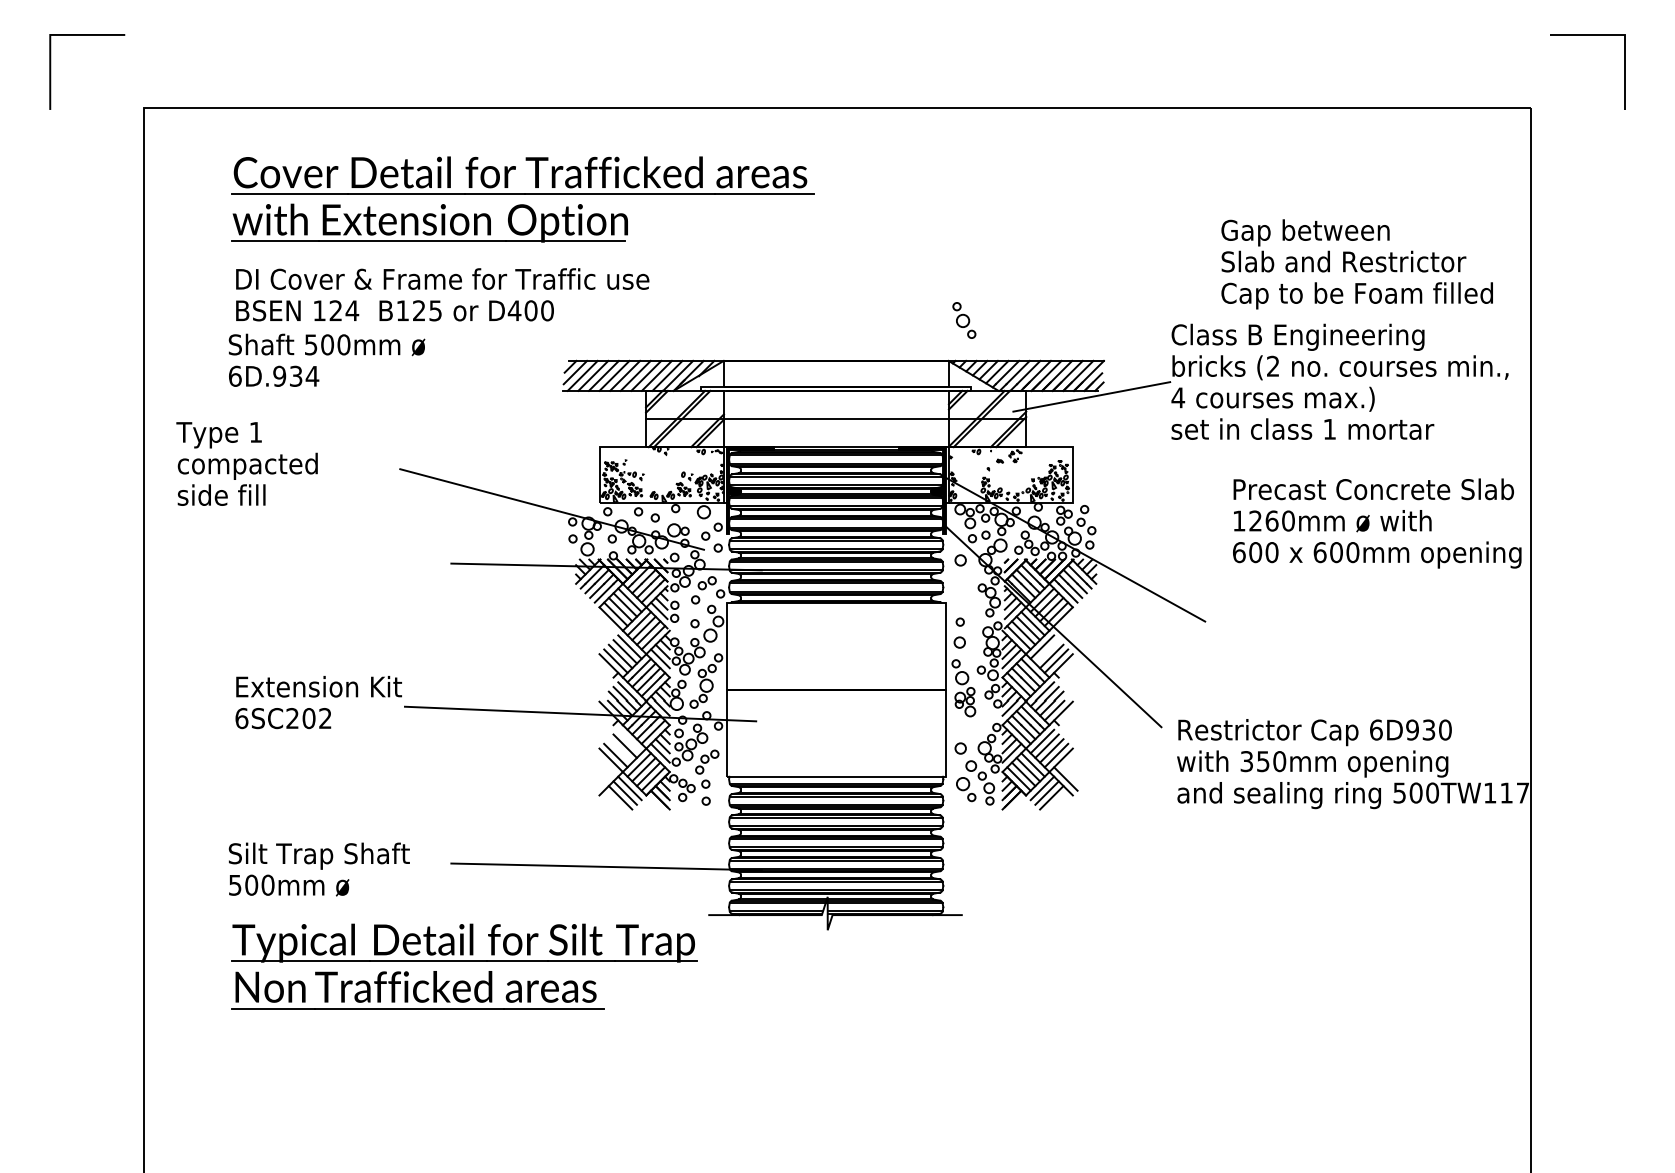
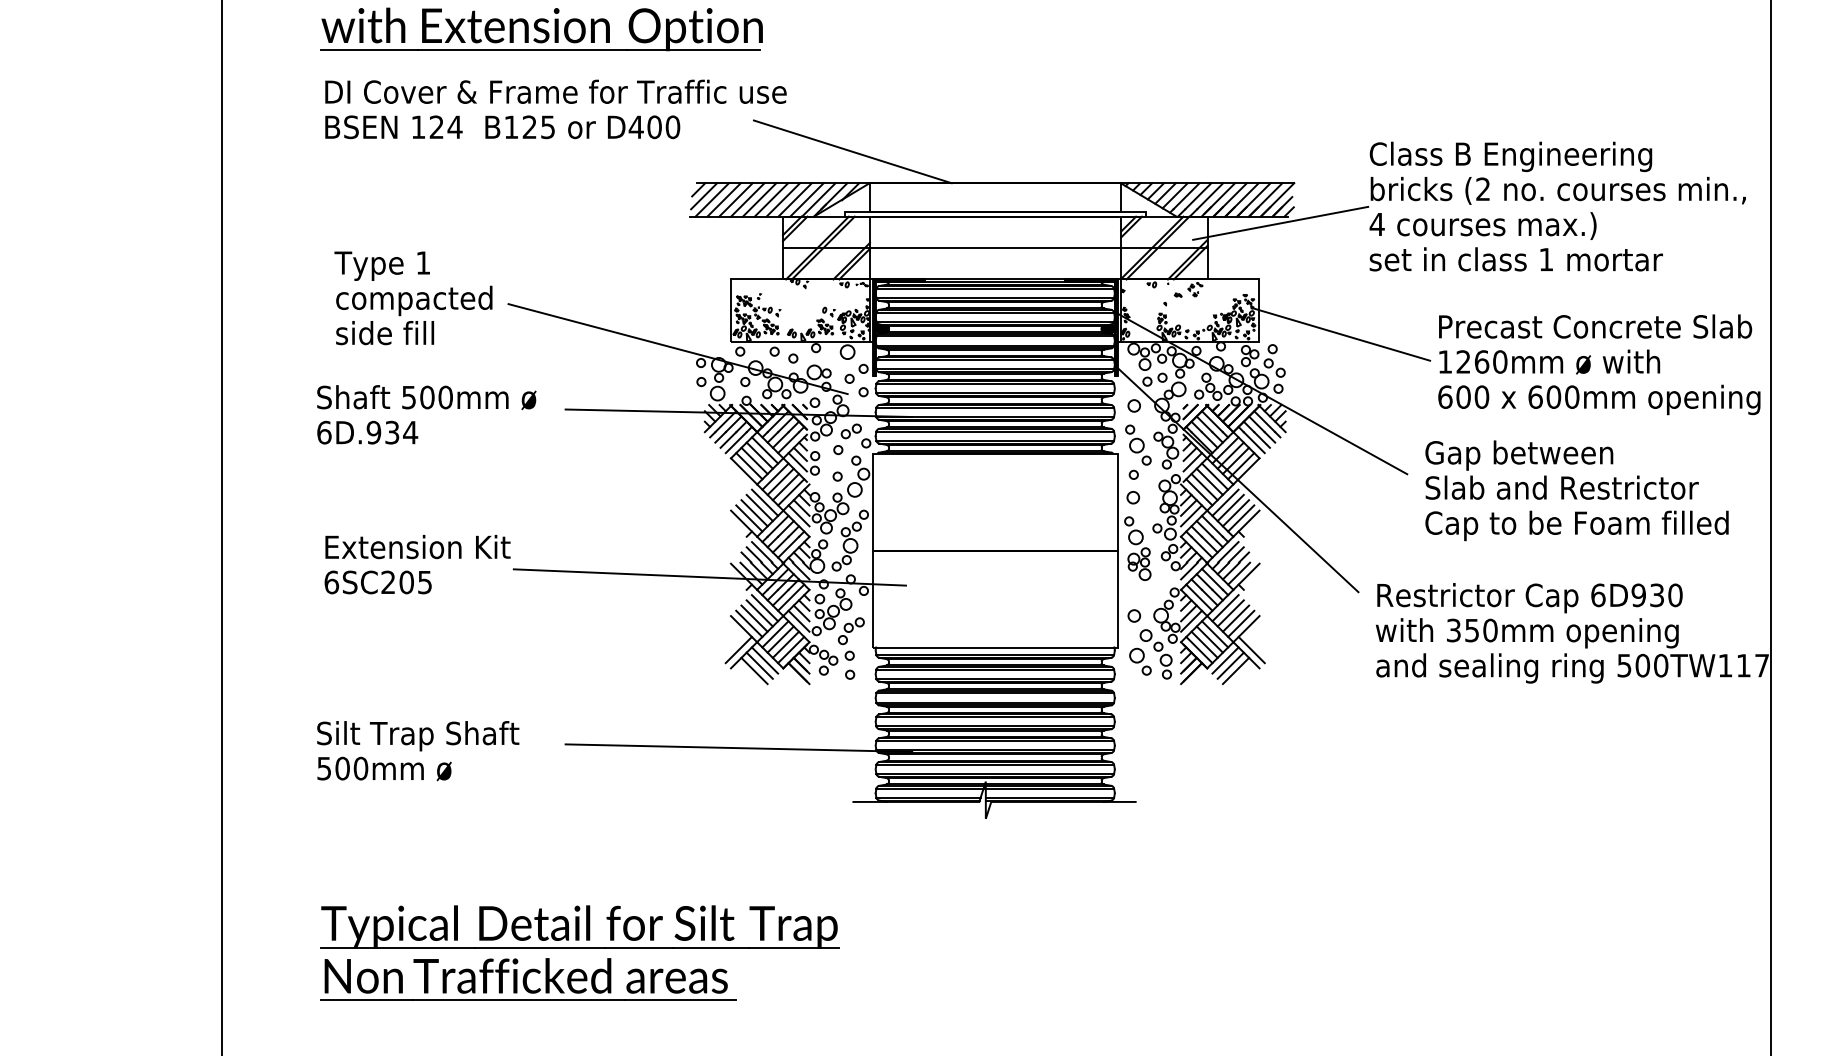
text: (1356, 264) -> (1576, 490), moved
part: (964, 320) -> (1138, 445), moved
line: (708, 332) -> (852, 151), added
text: (326, 359) -> (426, 413), moved
text: (246, 463) -> (412, 297), moved
line: (1145, 495) -> (1340, 333), added
line: (1046, 651) -> (1230, 507), added
text: (325, 718) -> (425, 582), 6SC202 -> 6SC205
line: (629, 741) -> (764, 608), added
line: (620, 750) -> (754, 618), added
line: (606, 778) -> (738, 649), added
part: (464, 966) -> (580, 953), moved

